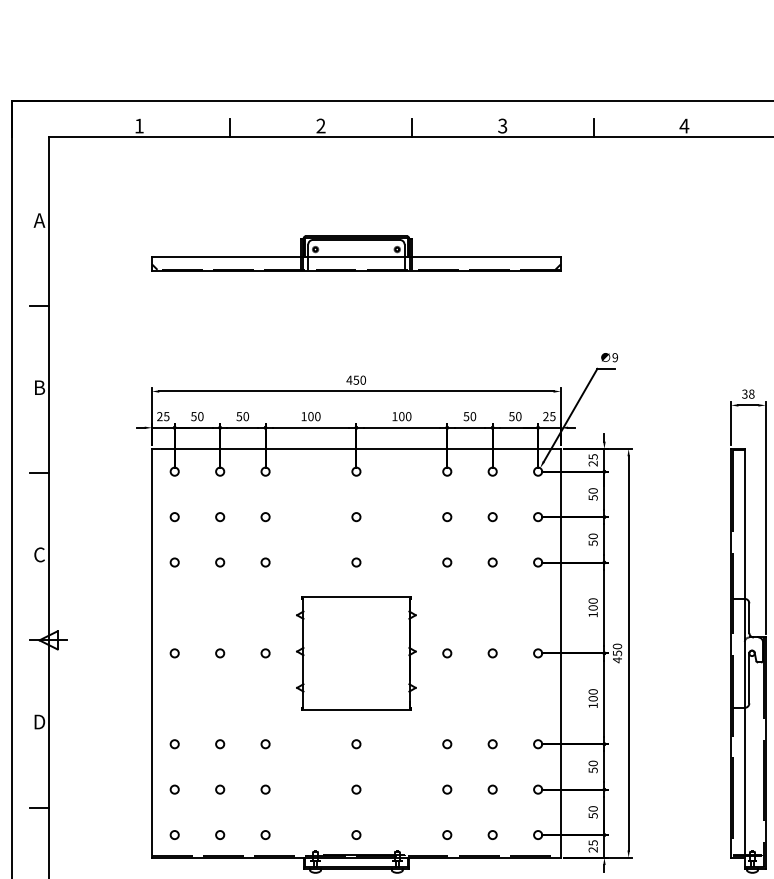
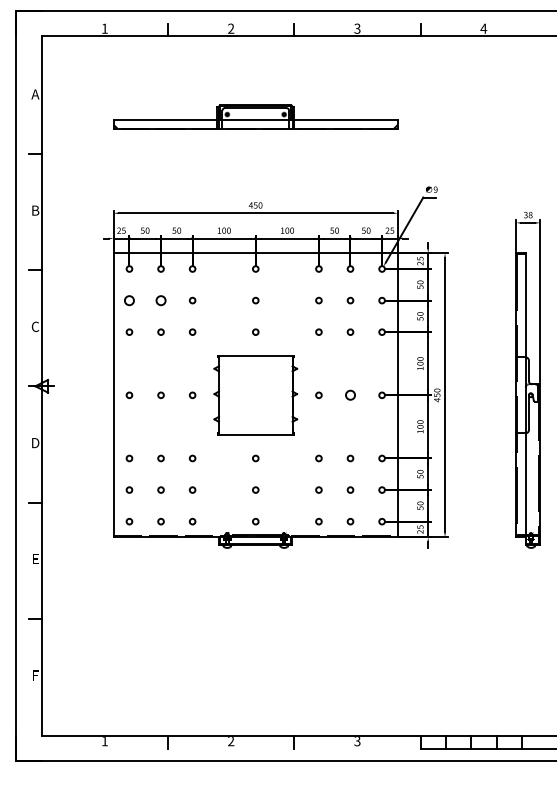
circle: (174, 516) -> (129, 300), size x1.6
circle: (219, 516) -> (160, 300), size x1.6
circle: (492, 653) -> (350, 395), size x1.6

